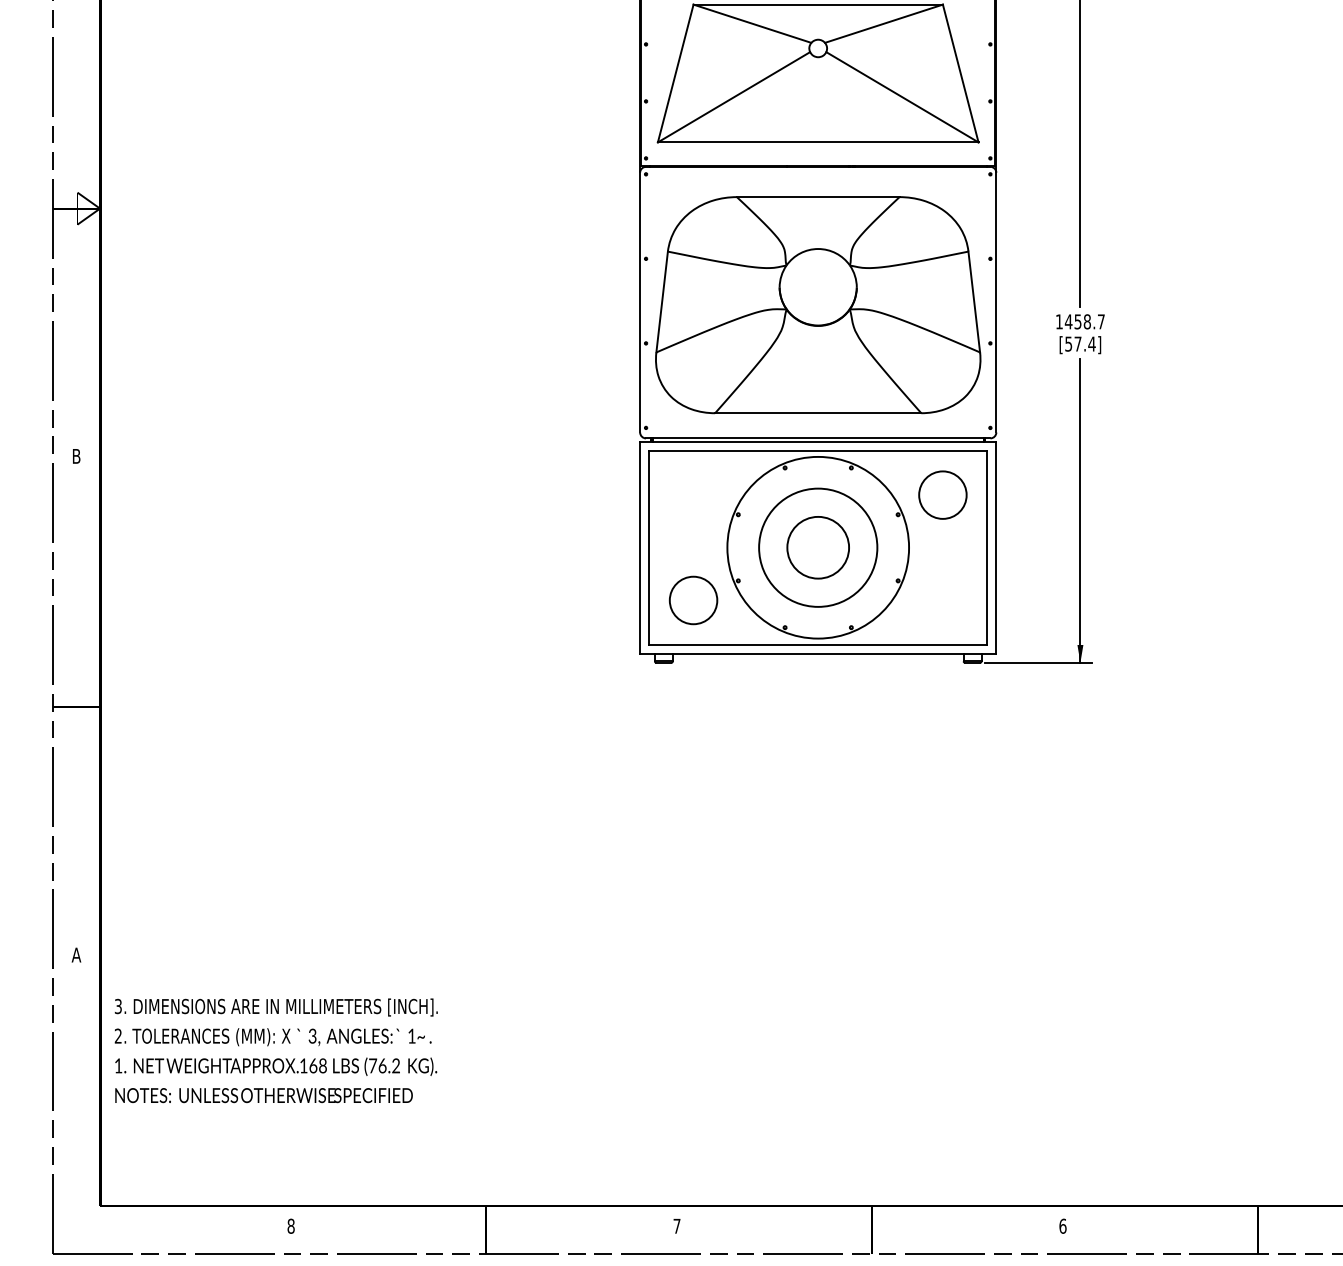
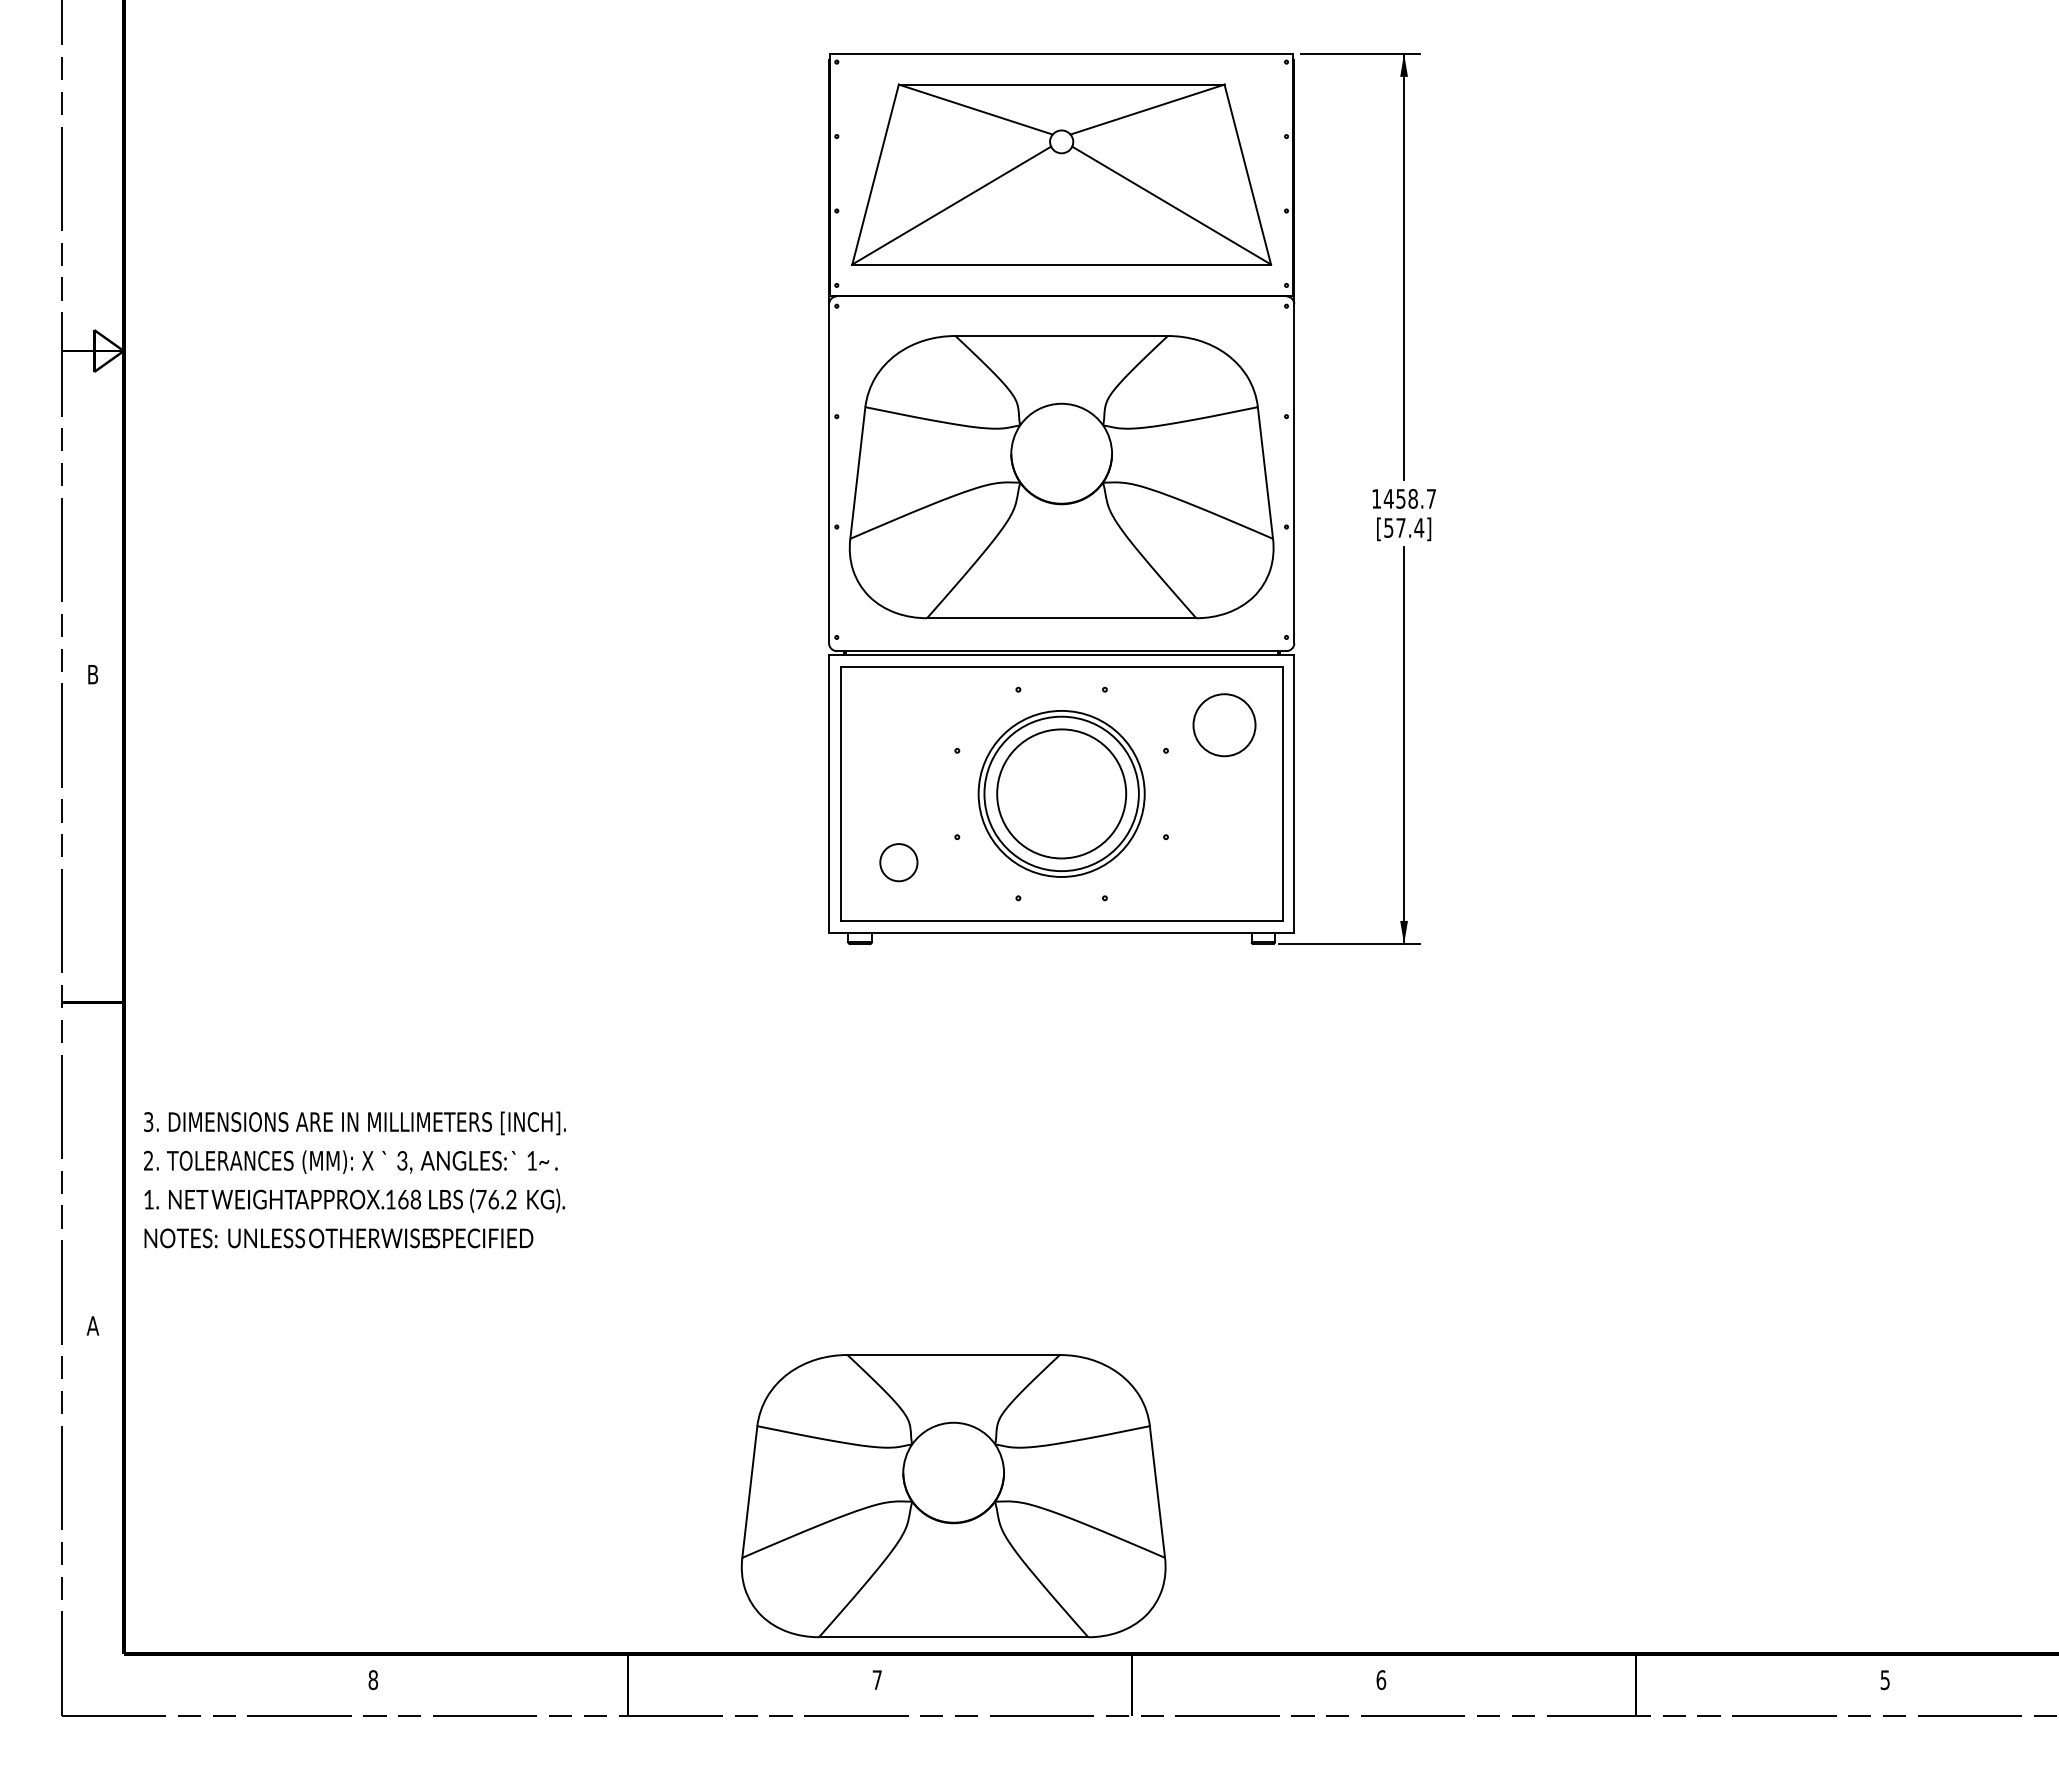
circle: (818, 547) -> (1061, 793), size x0.7
circle: (818, 547) -> (1061, 793), size x1.6
circle: (693, 600) -> (898, 862), size x0.6
text: (275, 1050) -> (354, 1179), moved
part: (735, 1085) -> (953, 1496), added

